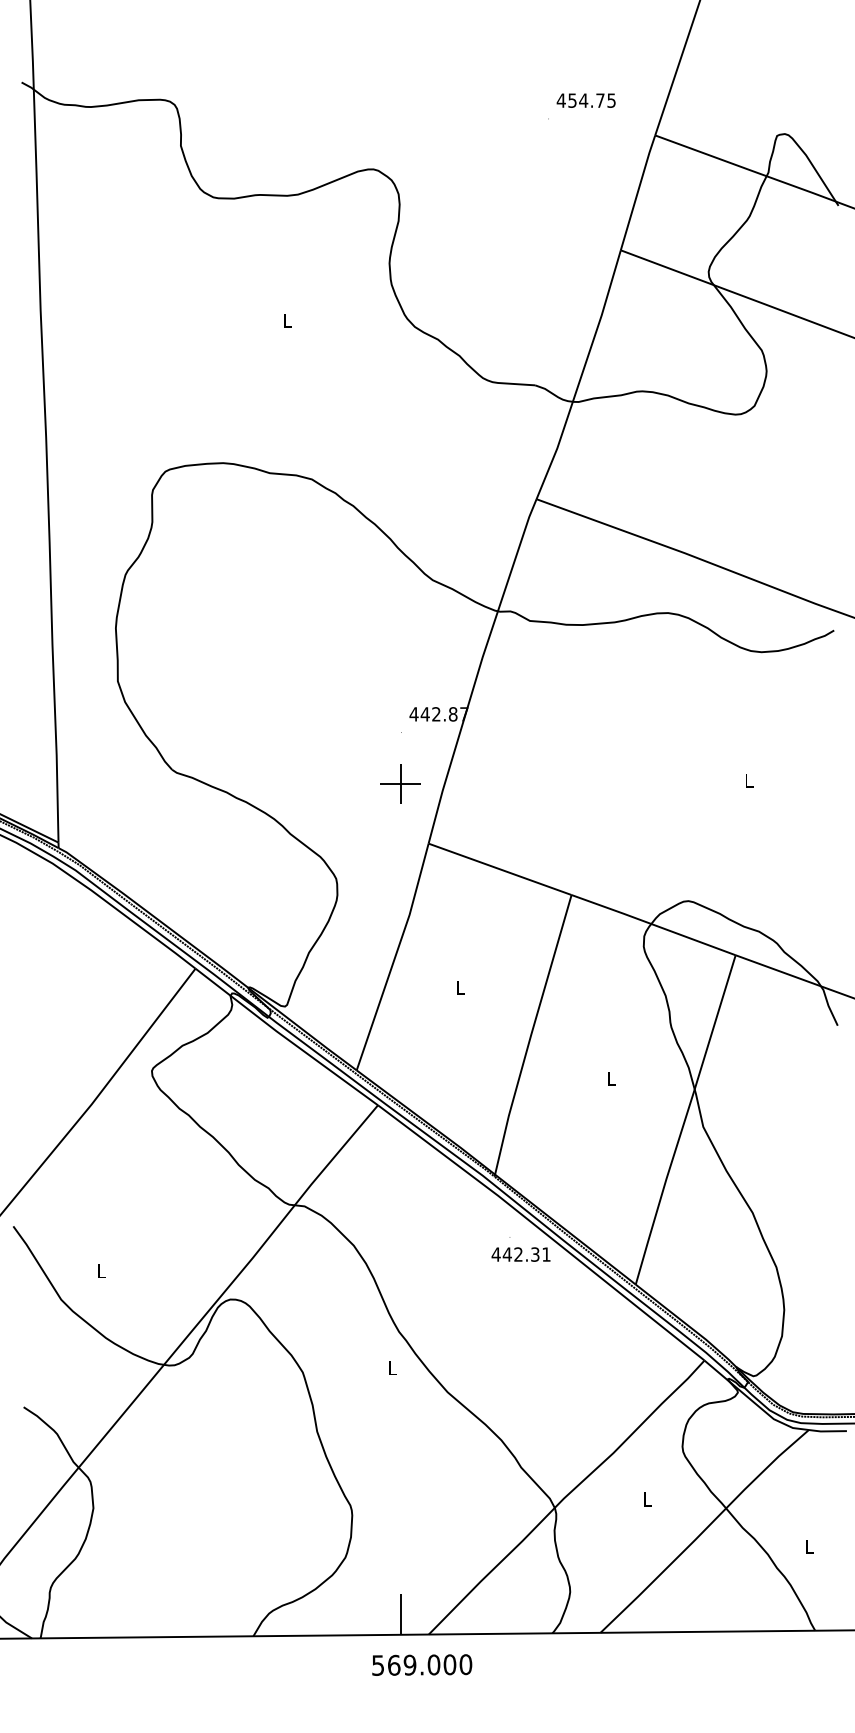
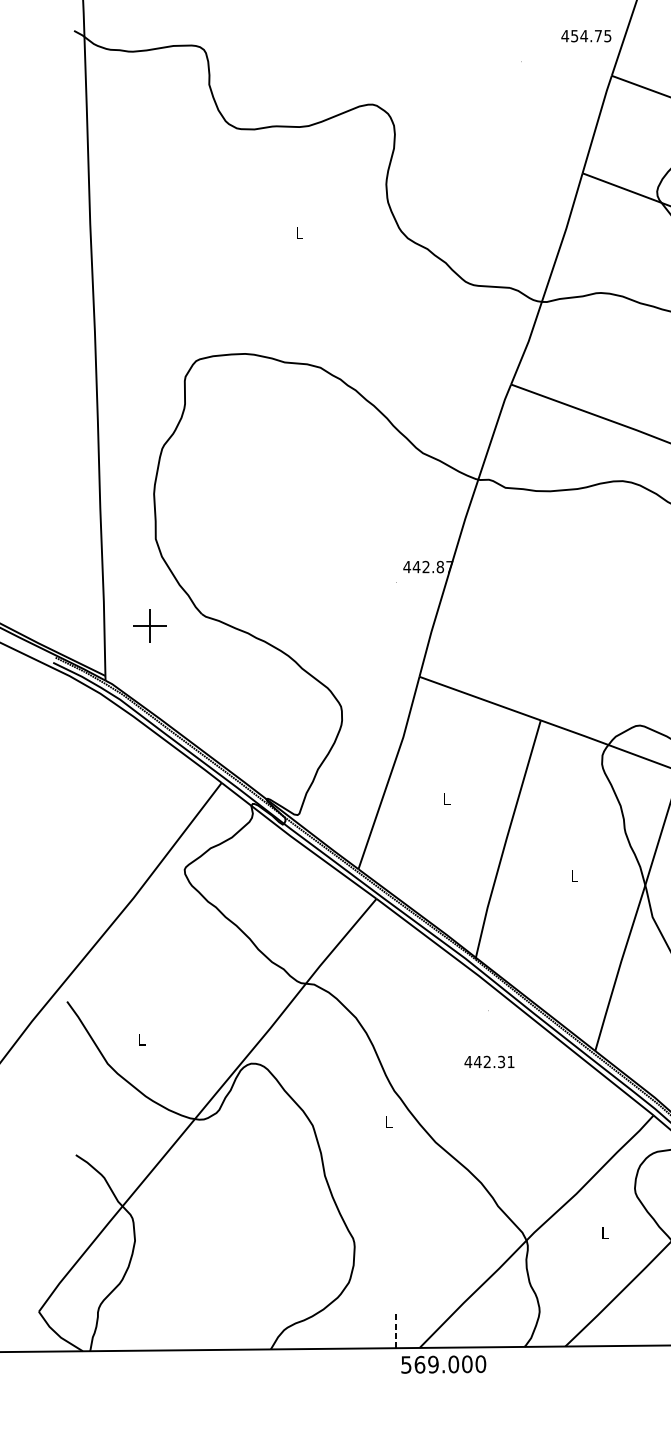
text: (585, 100) -> (585, 35), moved
part: (400, 783) -> (149, 625), moved
text: (520, 1254) -> (488, 1061), moved
line: (400, 1614) -> (395, 1330), solid -> dashed
text: (422, 1664) -> (444, 1364), moved

